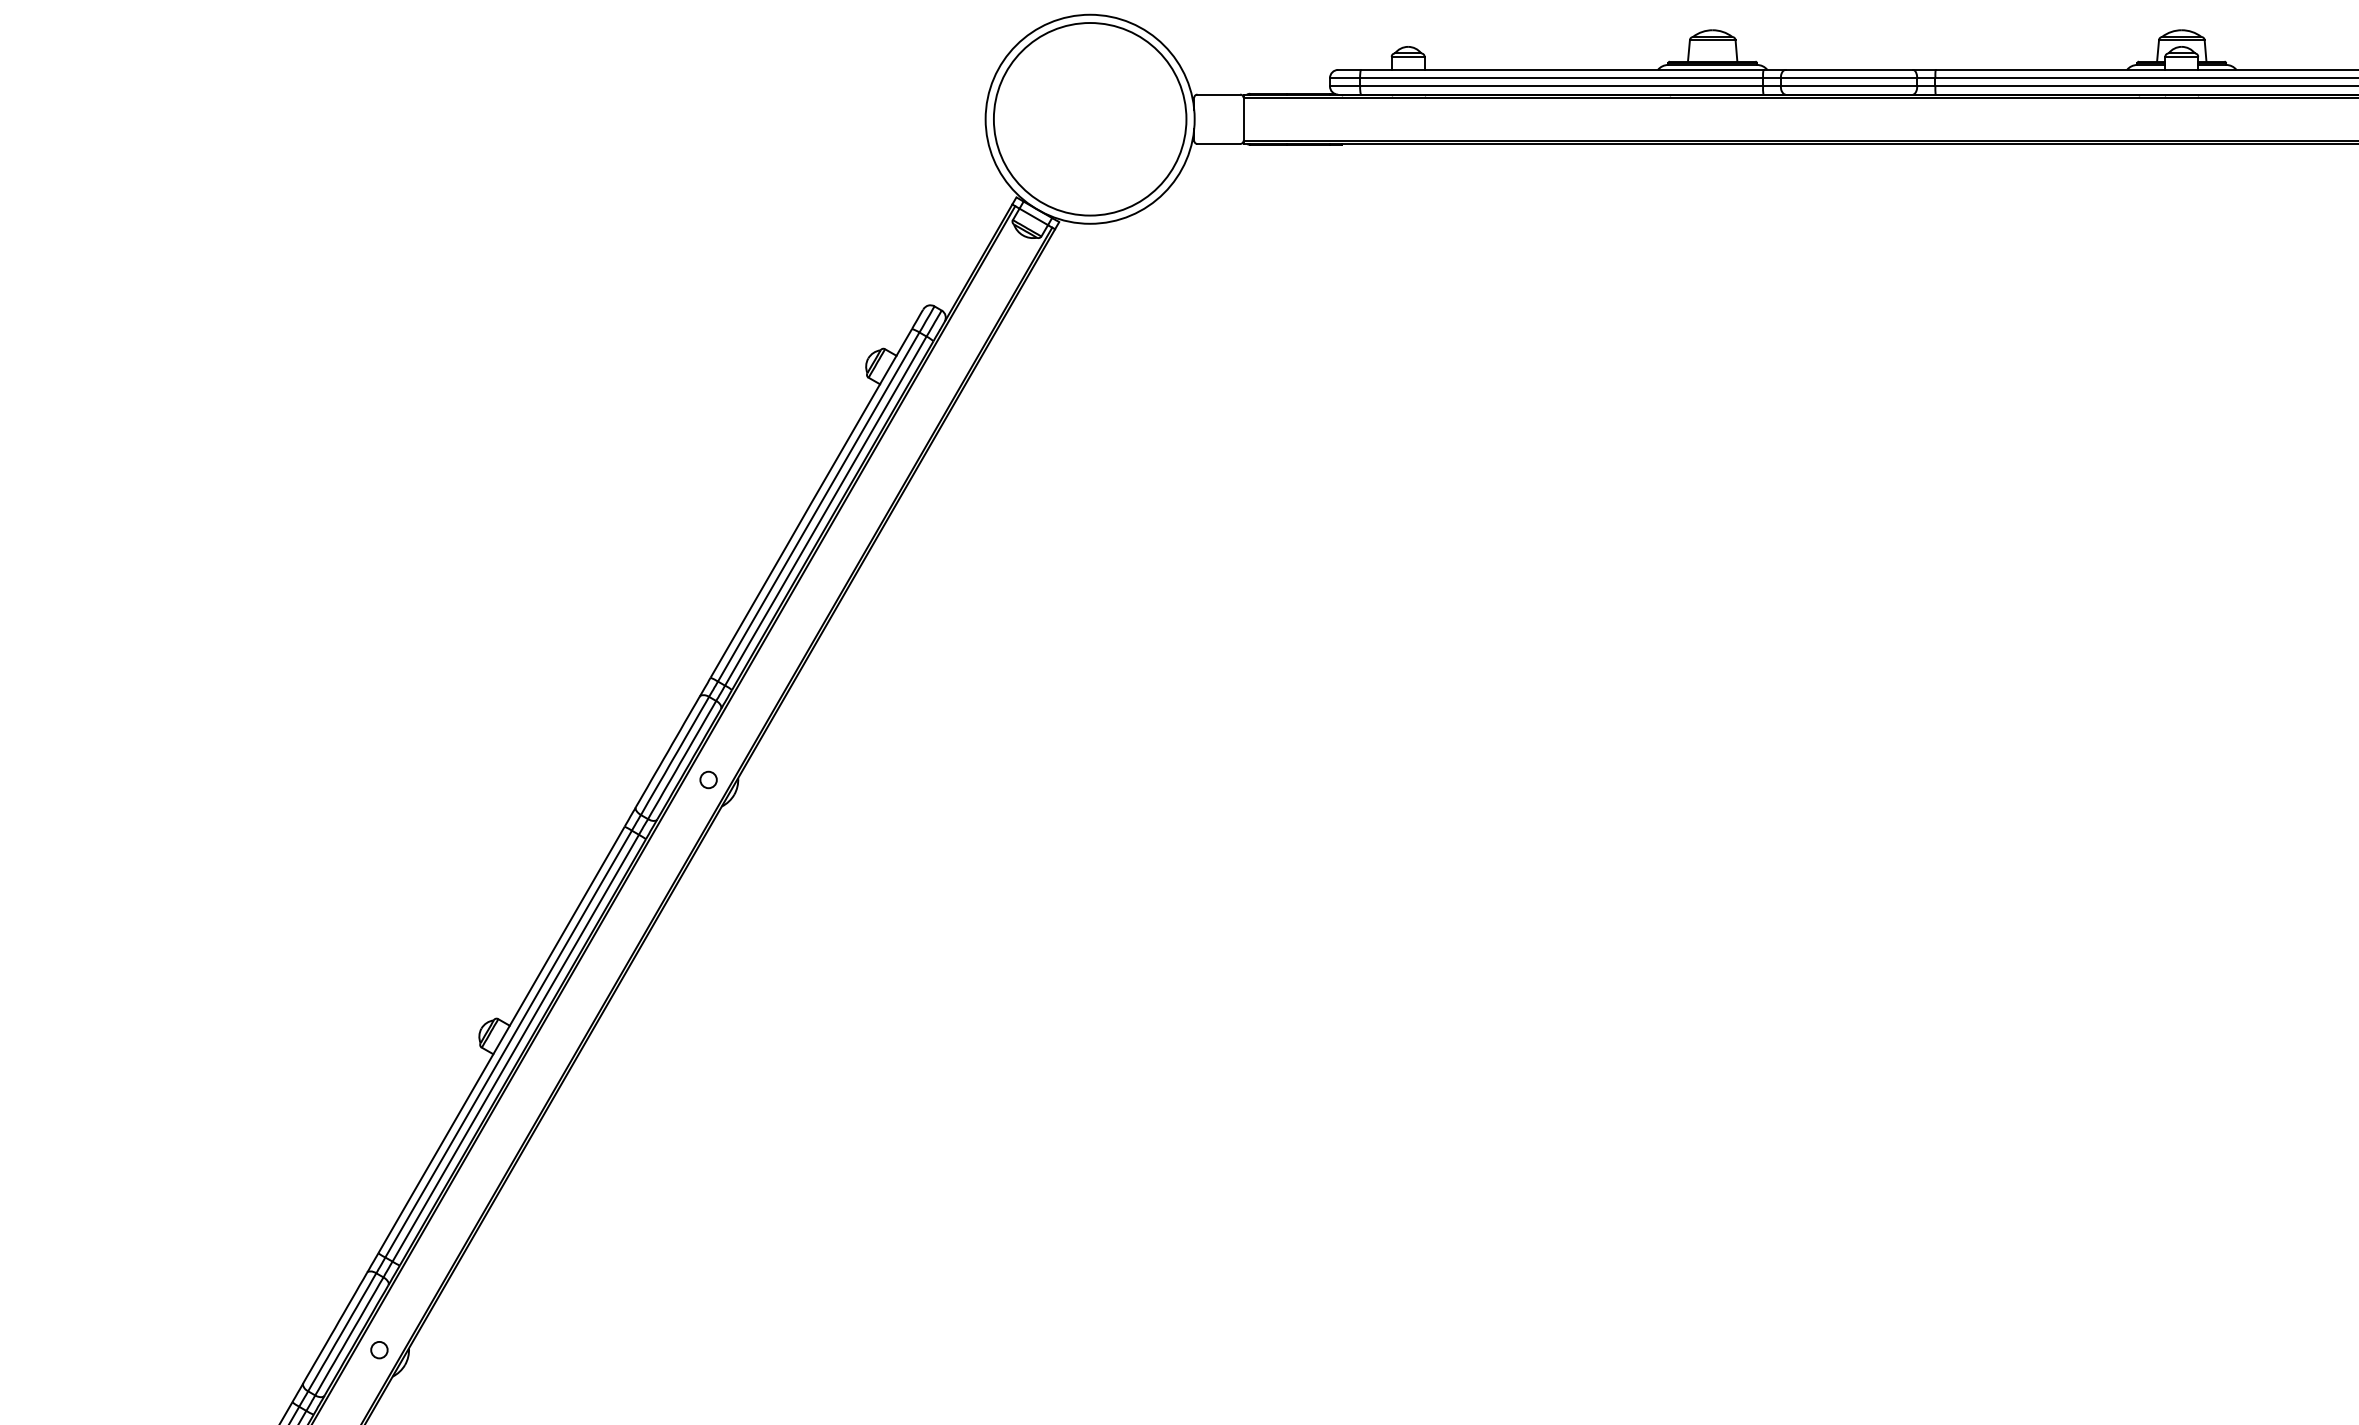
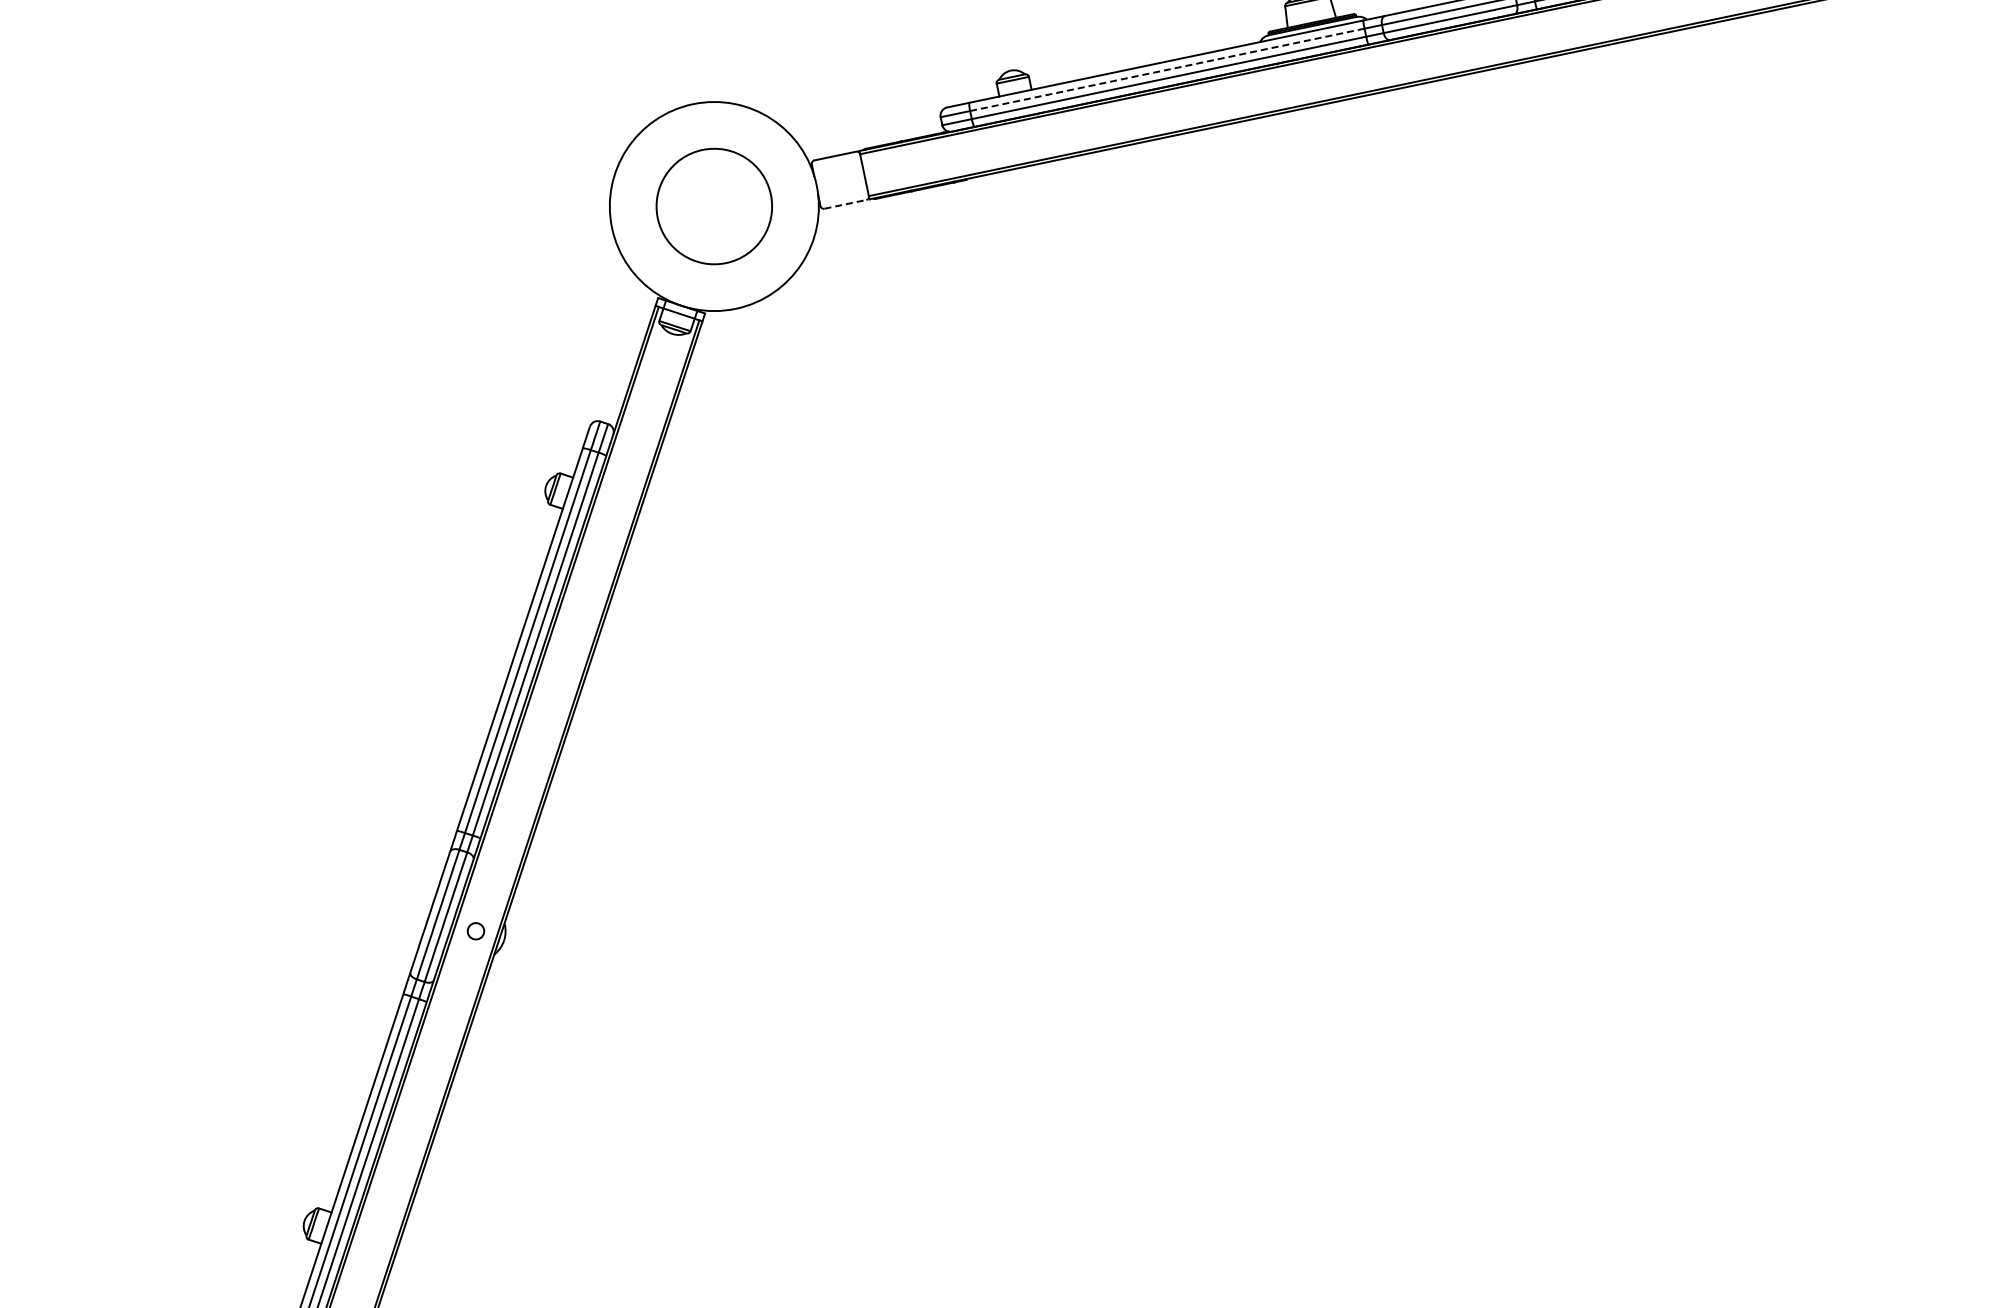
line: (1561, 78) -> (1167, 70), solid -> dashed
circle: (1089, 119) -> (713, 206), size x0.6
line: (1219, 143) -> (845, 203), solid -> dashed

